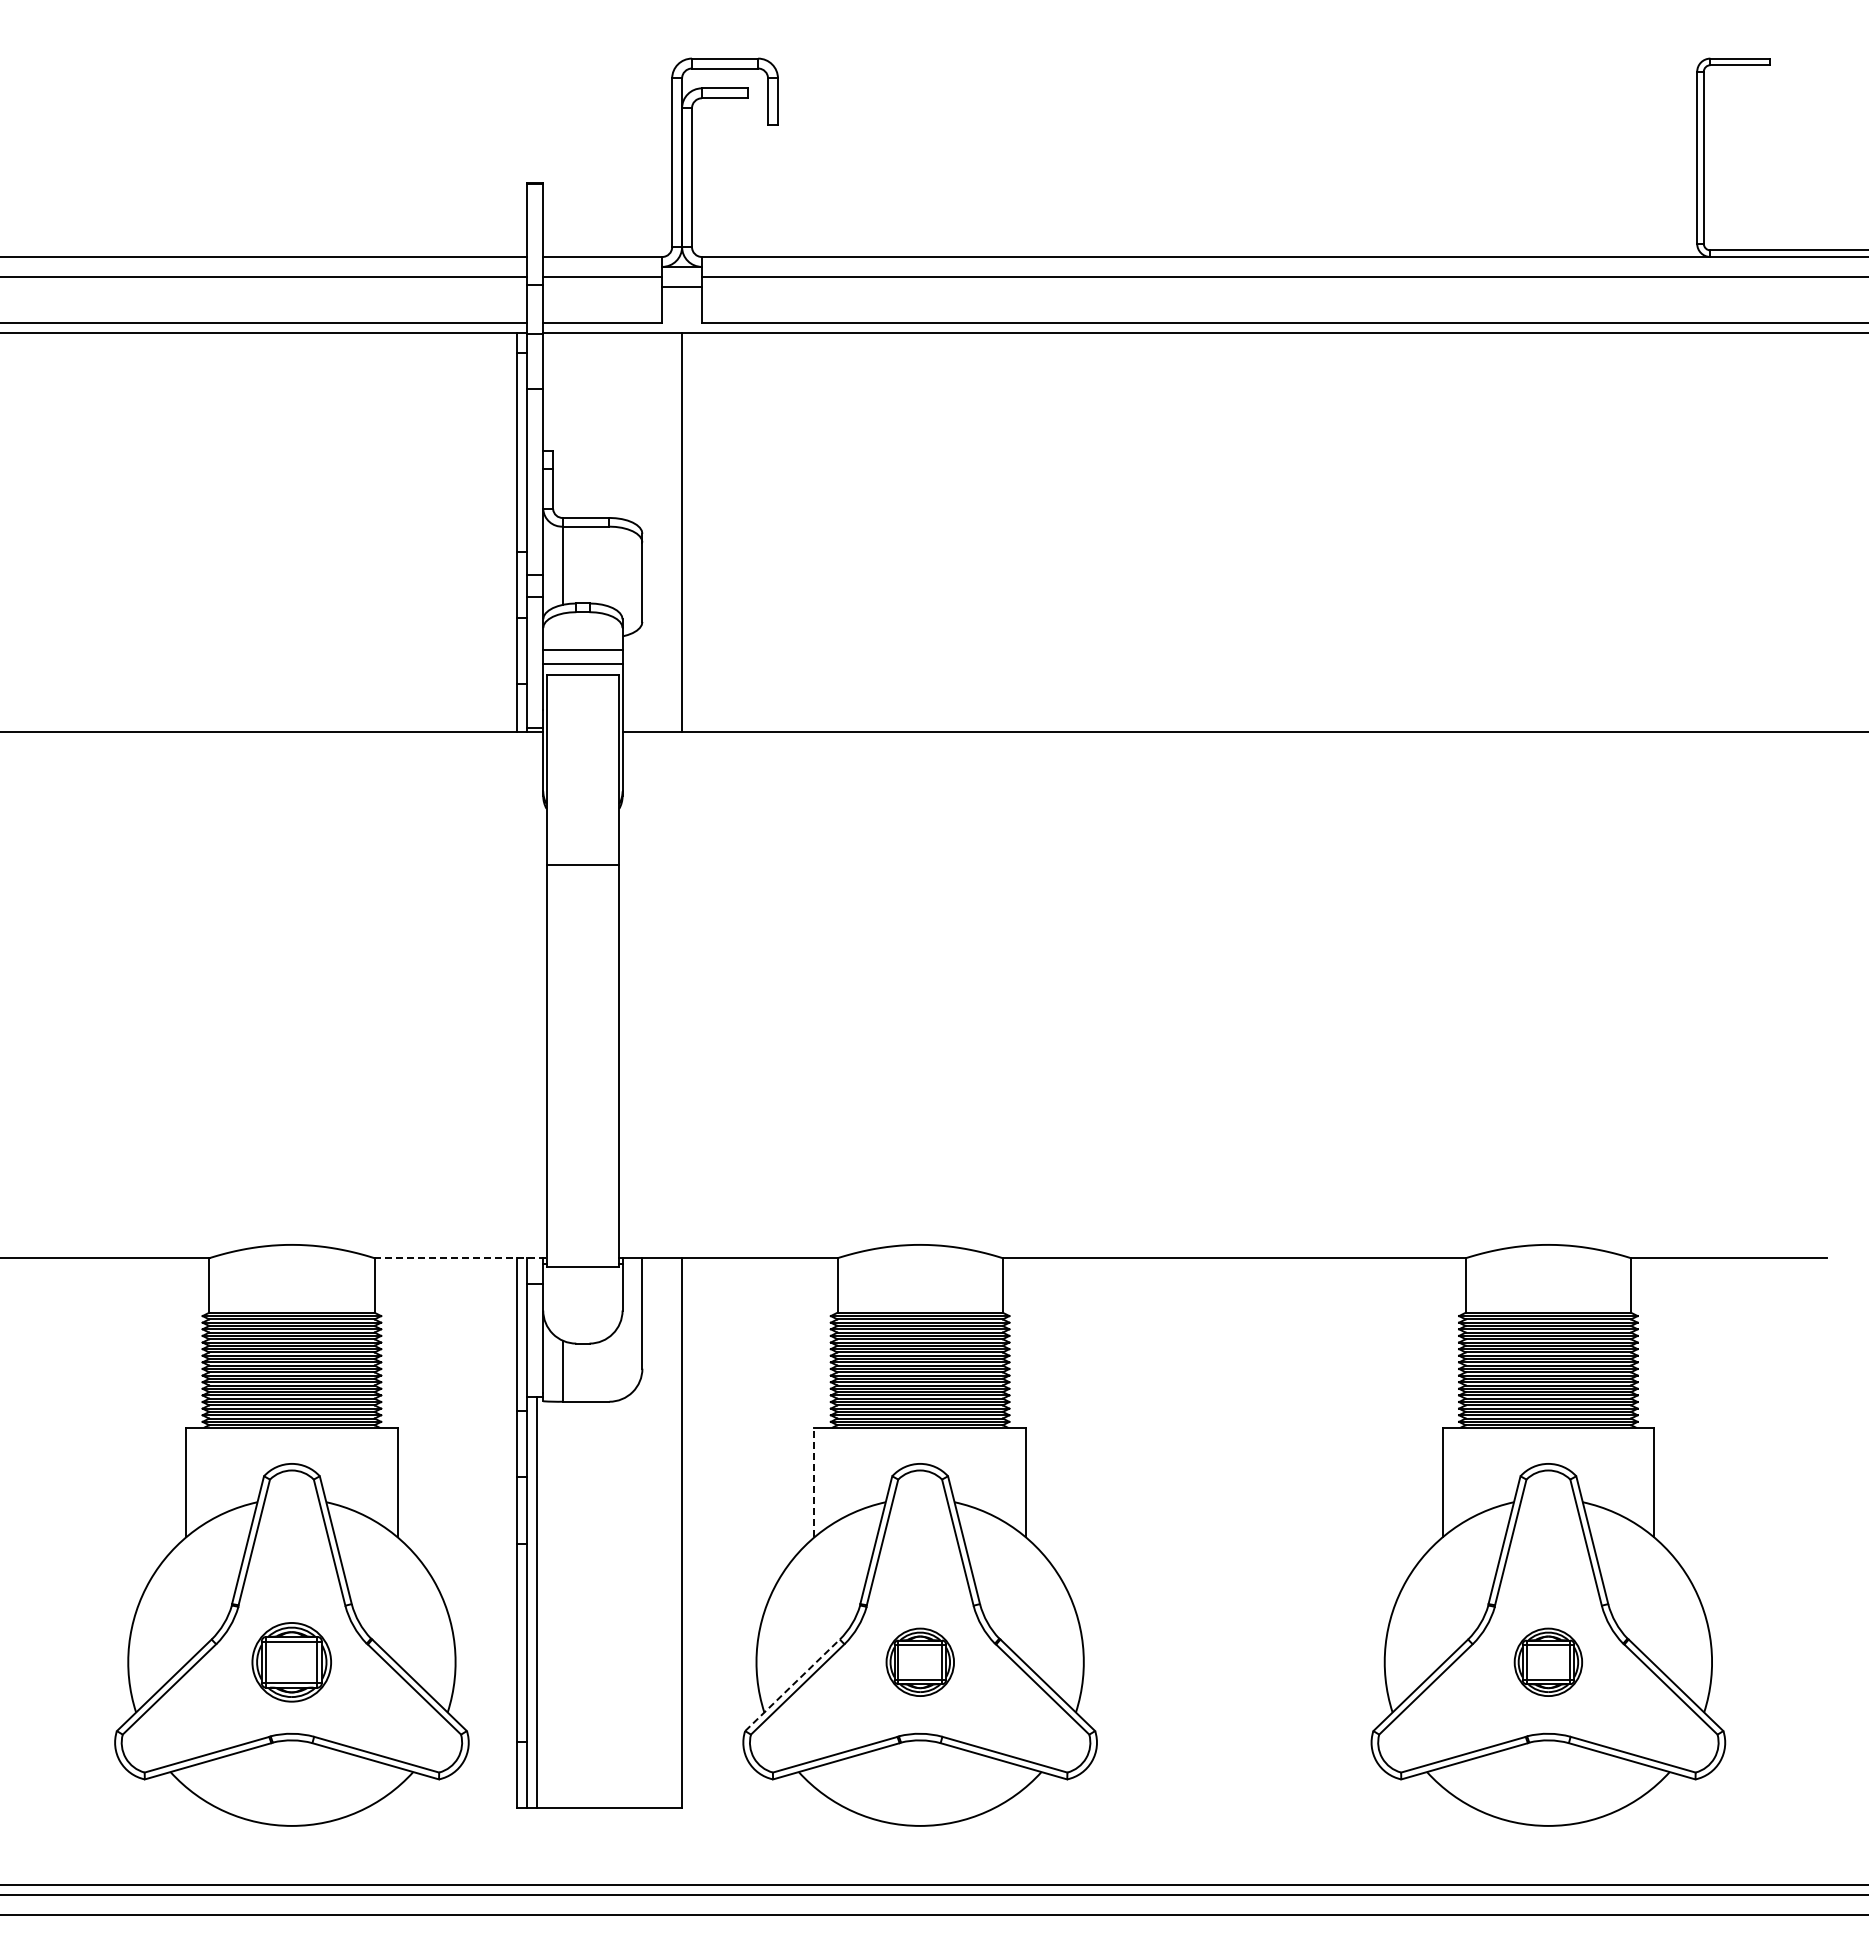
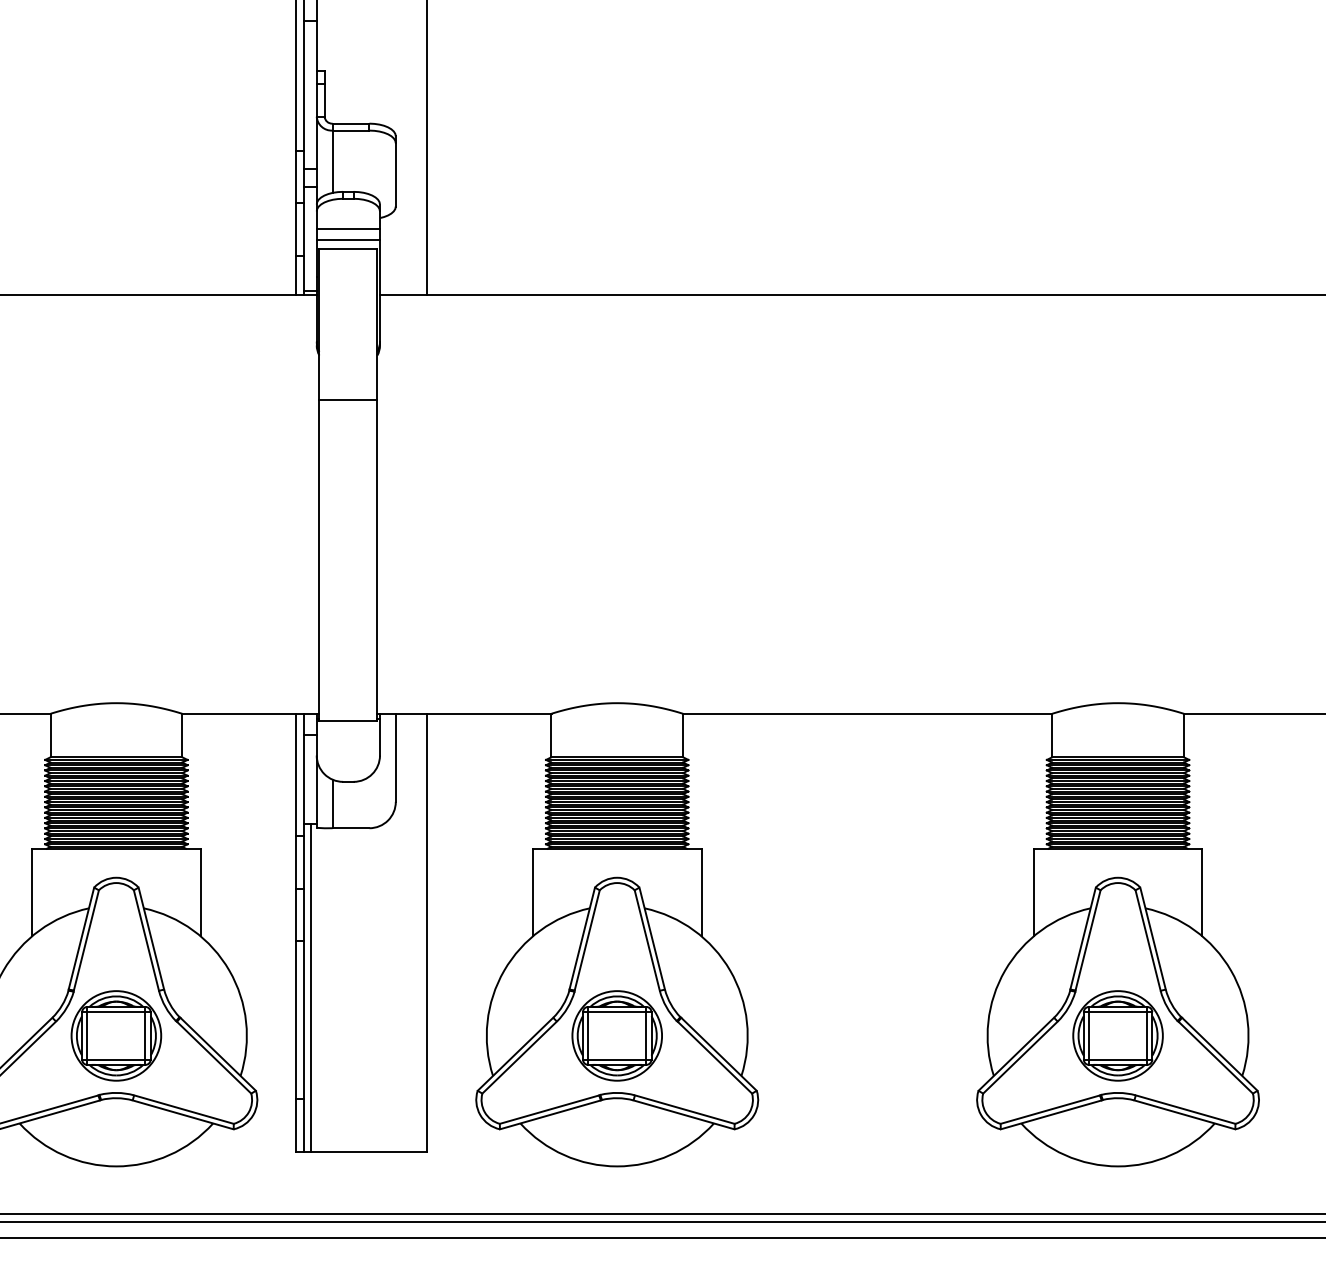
line: (460, 1258) -> (250, 714), dashed -> solid
line: (814, 1482) -> (533, 892), dashed -> solid
part: (291, 1662) -> (116, 1036), size x1.43
part: (920, 1662) -> (617, 1036), size x1.67
part: (1548, 1662) -> (1118, 1036), size x1.67
line: (792, 1685) -> (515, 1054), dashed -> solid

